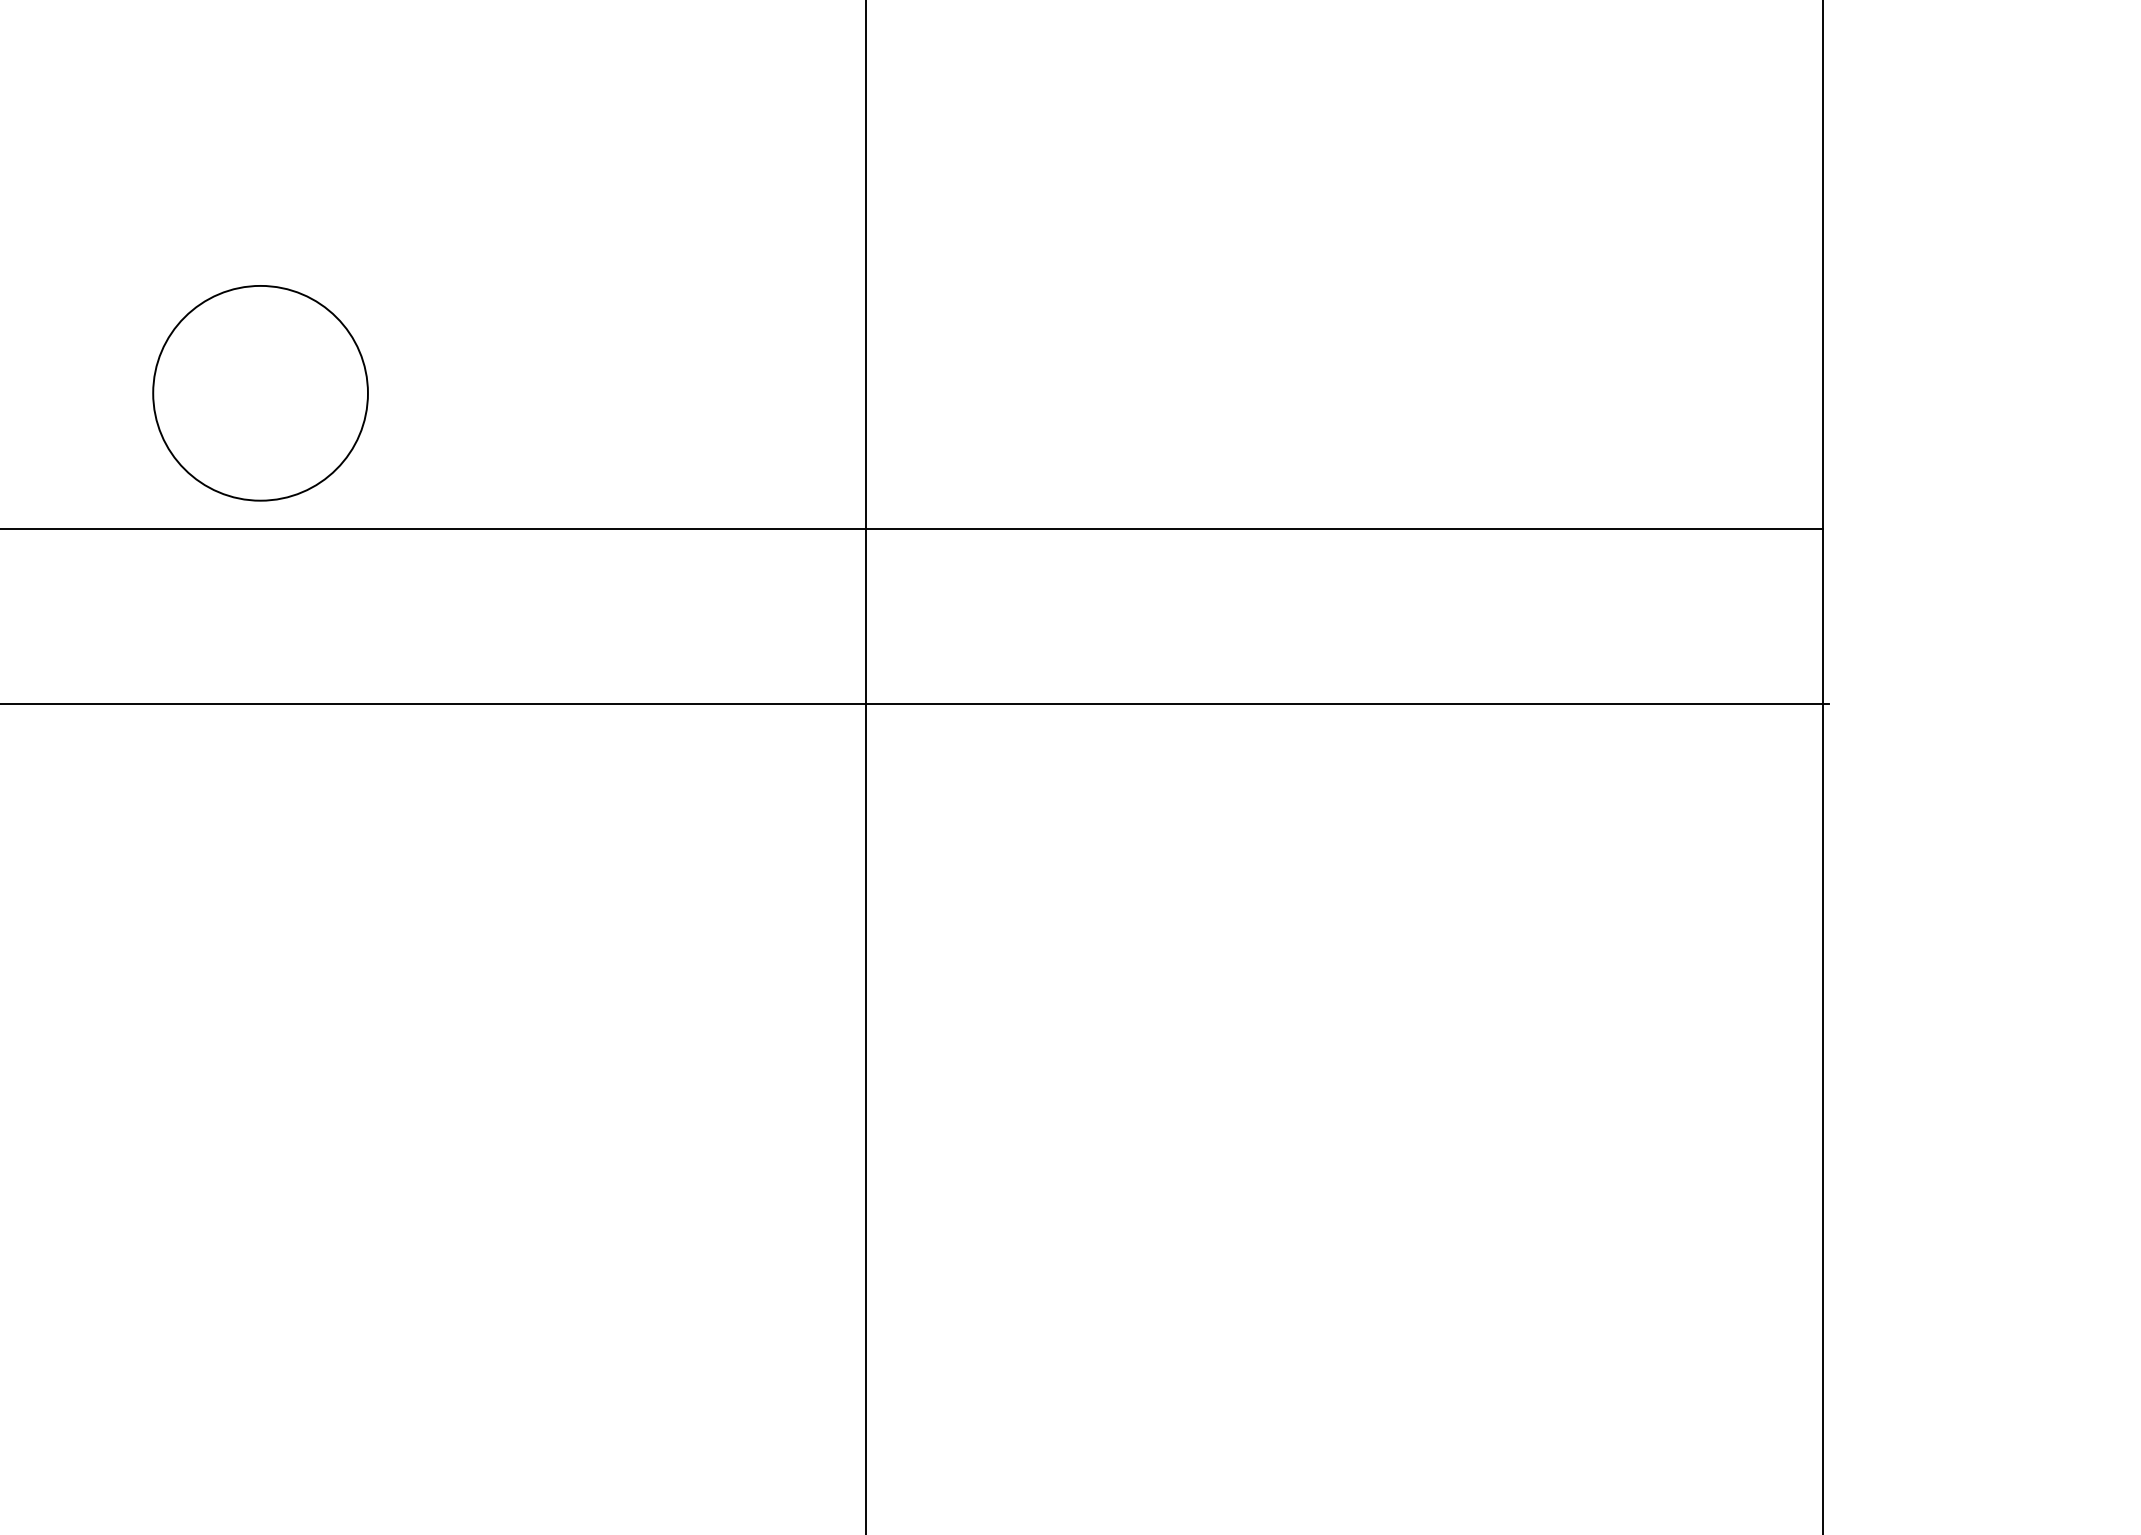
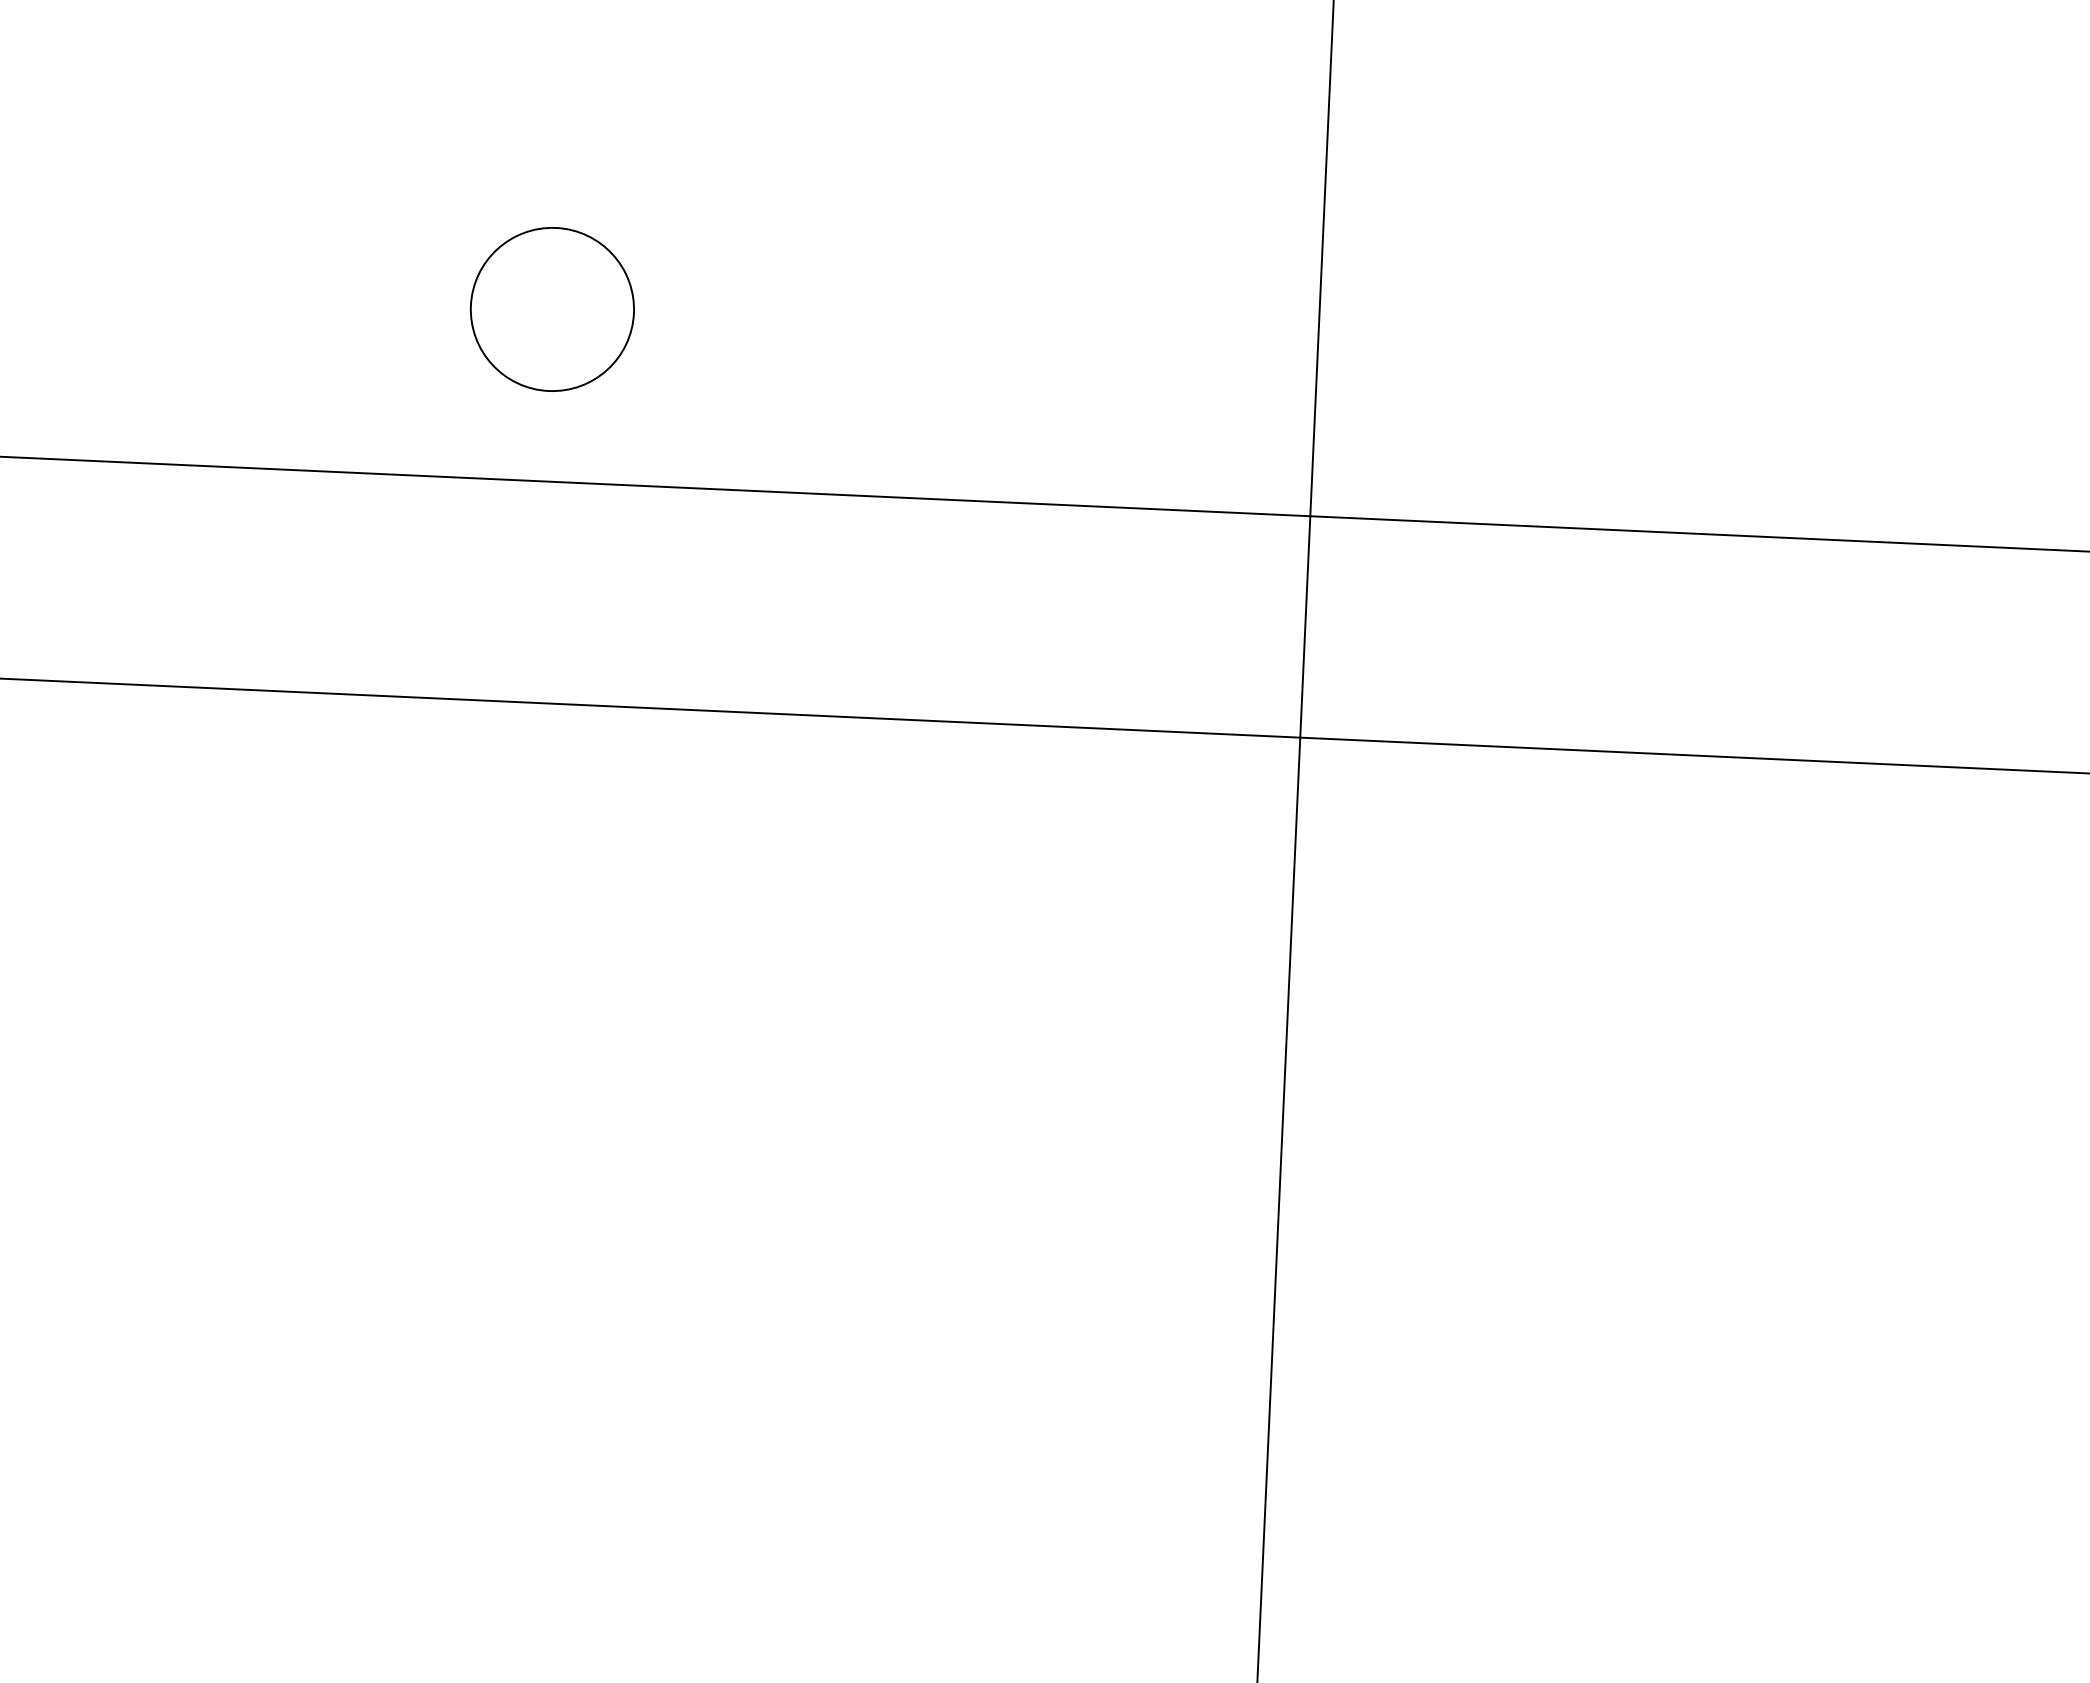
circle: (260, 393) -> (552, 309), size x0.6

